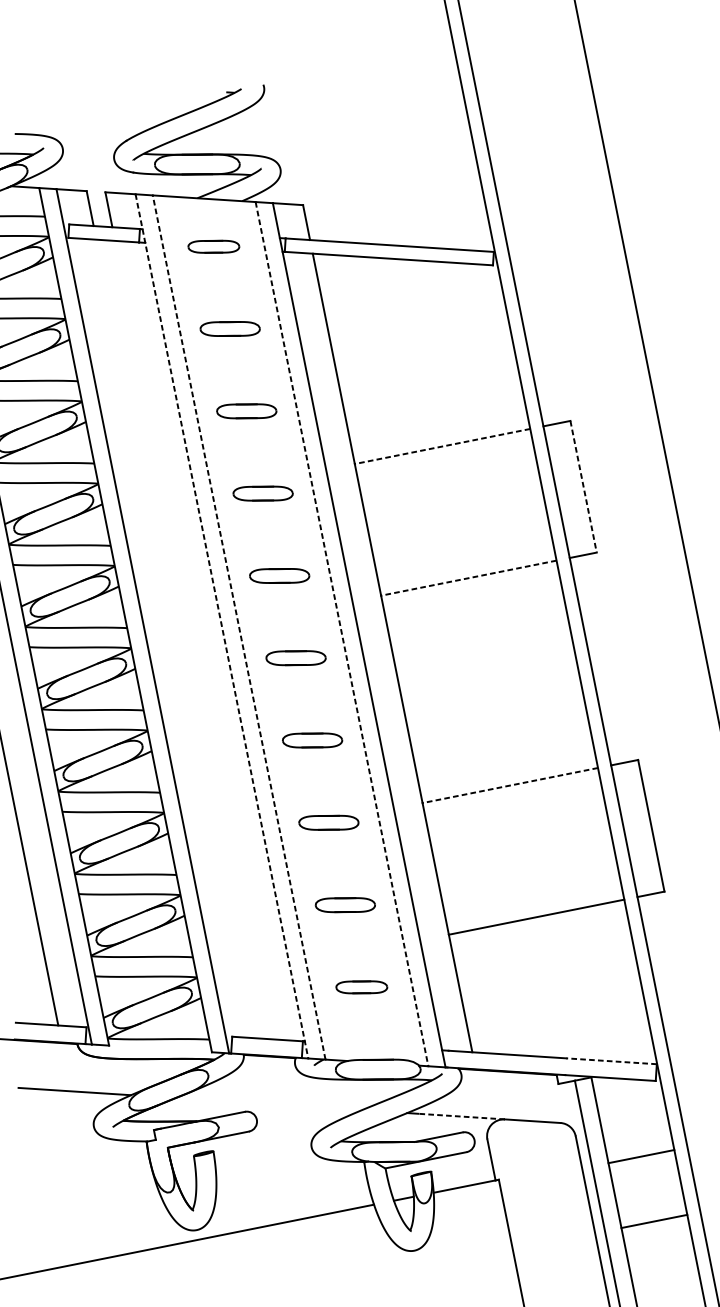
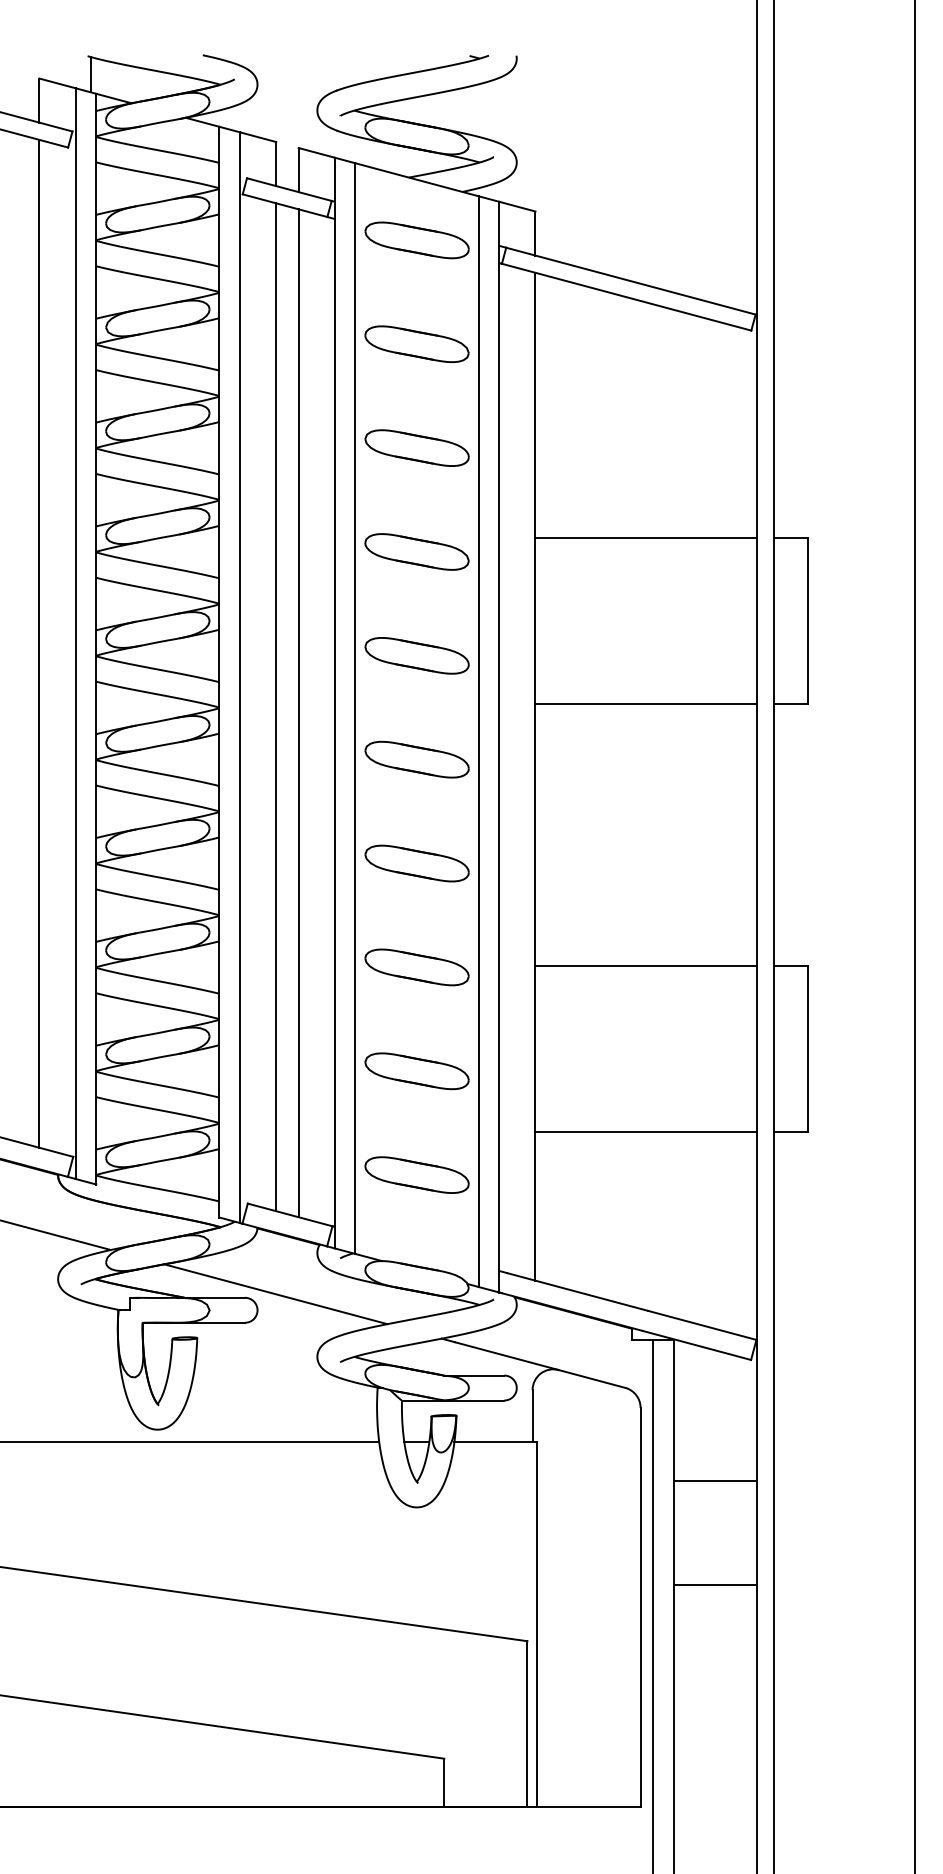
part: (213, 246) -> (416, 240), size x1.67
part: (229, 328) -> (416, 343), size x1.43
part: (246, 410) -> (416, 447), size x1.43
line: (442, 446) -> (646, 538), dashed -> solid
line: (583, 486) -> (807, 621), dashed -> solid
part: (262, 493) -> (416, 551), size x1.43
part: (279, 575) -> (416, 655), size x1.43
line: (469, 578) -> (646, 704), dashed -> solid
line: (221, 626) -> (334, 703), dashed -> solid
line: (239, 627) -> (355, 708), dashed -> solid
line: (342, 634) -> (478, 742), dashed -> solid
line: (176, 639) -> (276, 707), added
line: (194, 640) -> (298, 713), added
part: (295, 658) -> (416, 759), size x1.43
part: (312, 740) -> (416, 863), size x1.43
line: (510, 785) -> (646, 966), dashed -> solid
part: (328, 822) -> (416, 967), size x1.43
part: (344, 905) -> (416, 1071), size x1.43
part: (361, 986) -> (416, 1174), size x1.67
line: (611, 1061) -> (701, 1325), dashed -> solid
line: (268, 1104) -> (275, 1294), added
line: (461, 1116) -> (506, 1356), dashed -> solid
line: (640, 1156) -> (714, 1481), moved
line: (653, 1221) -> (714, 1585), moved

